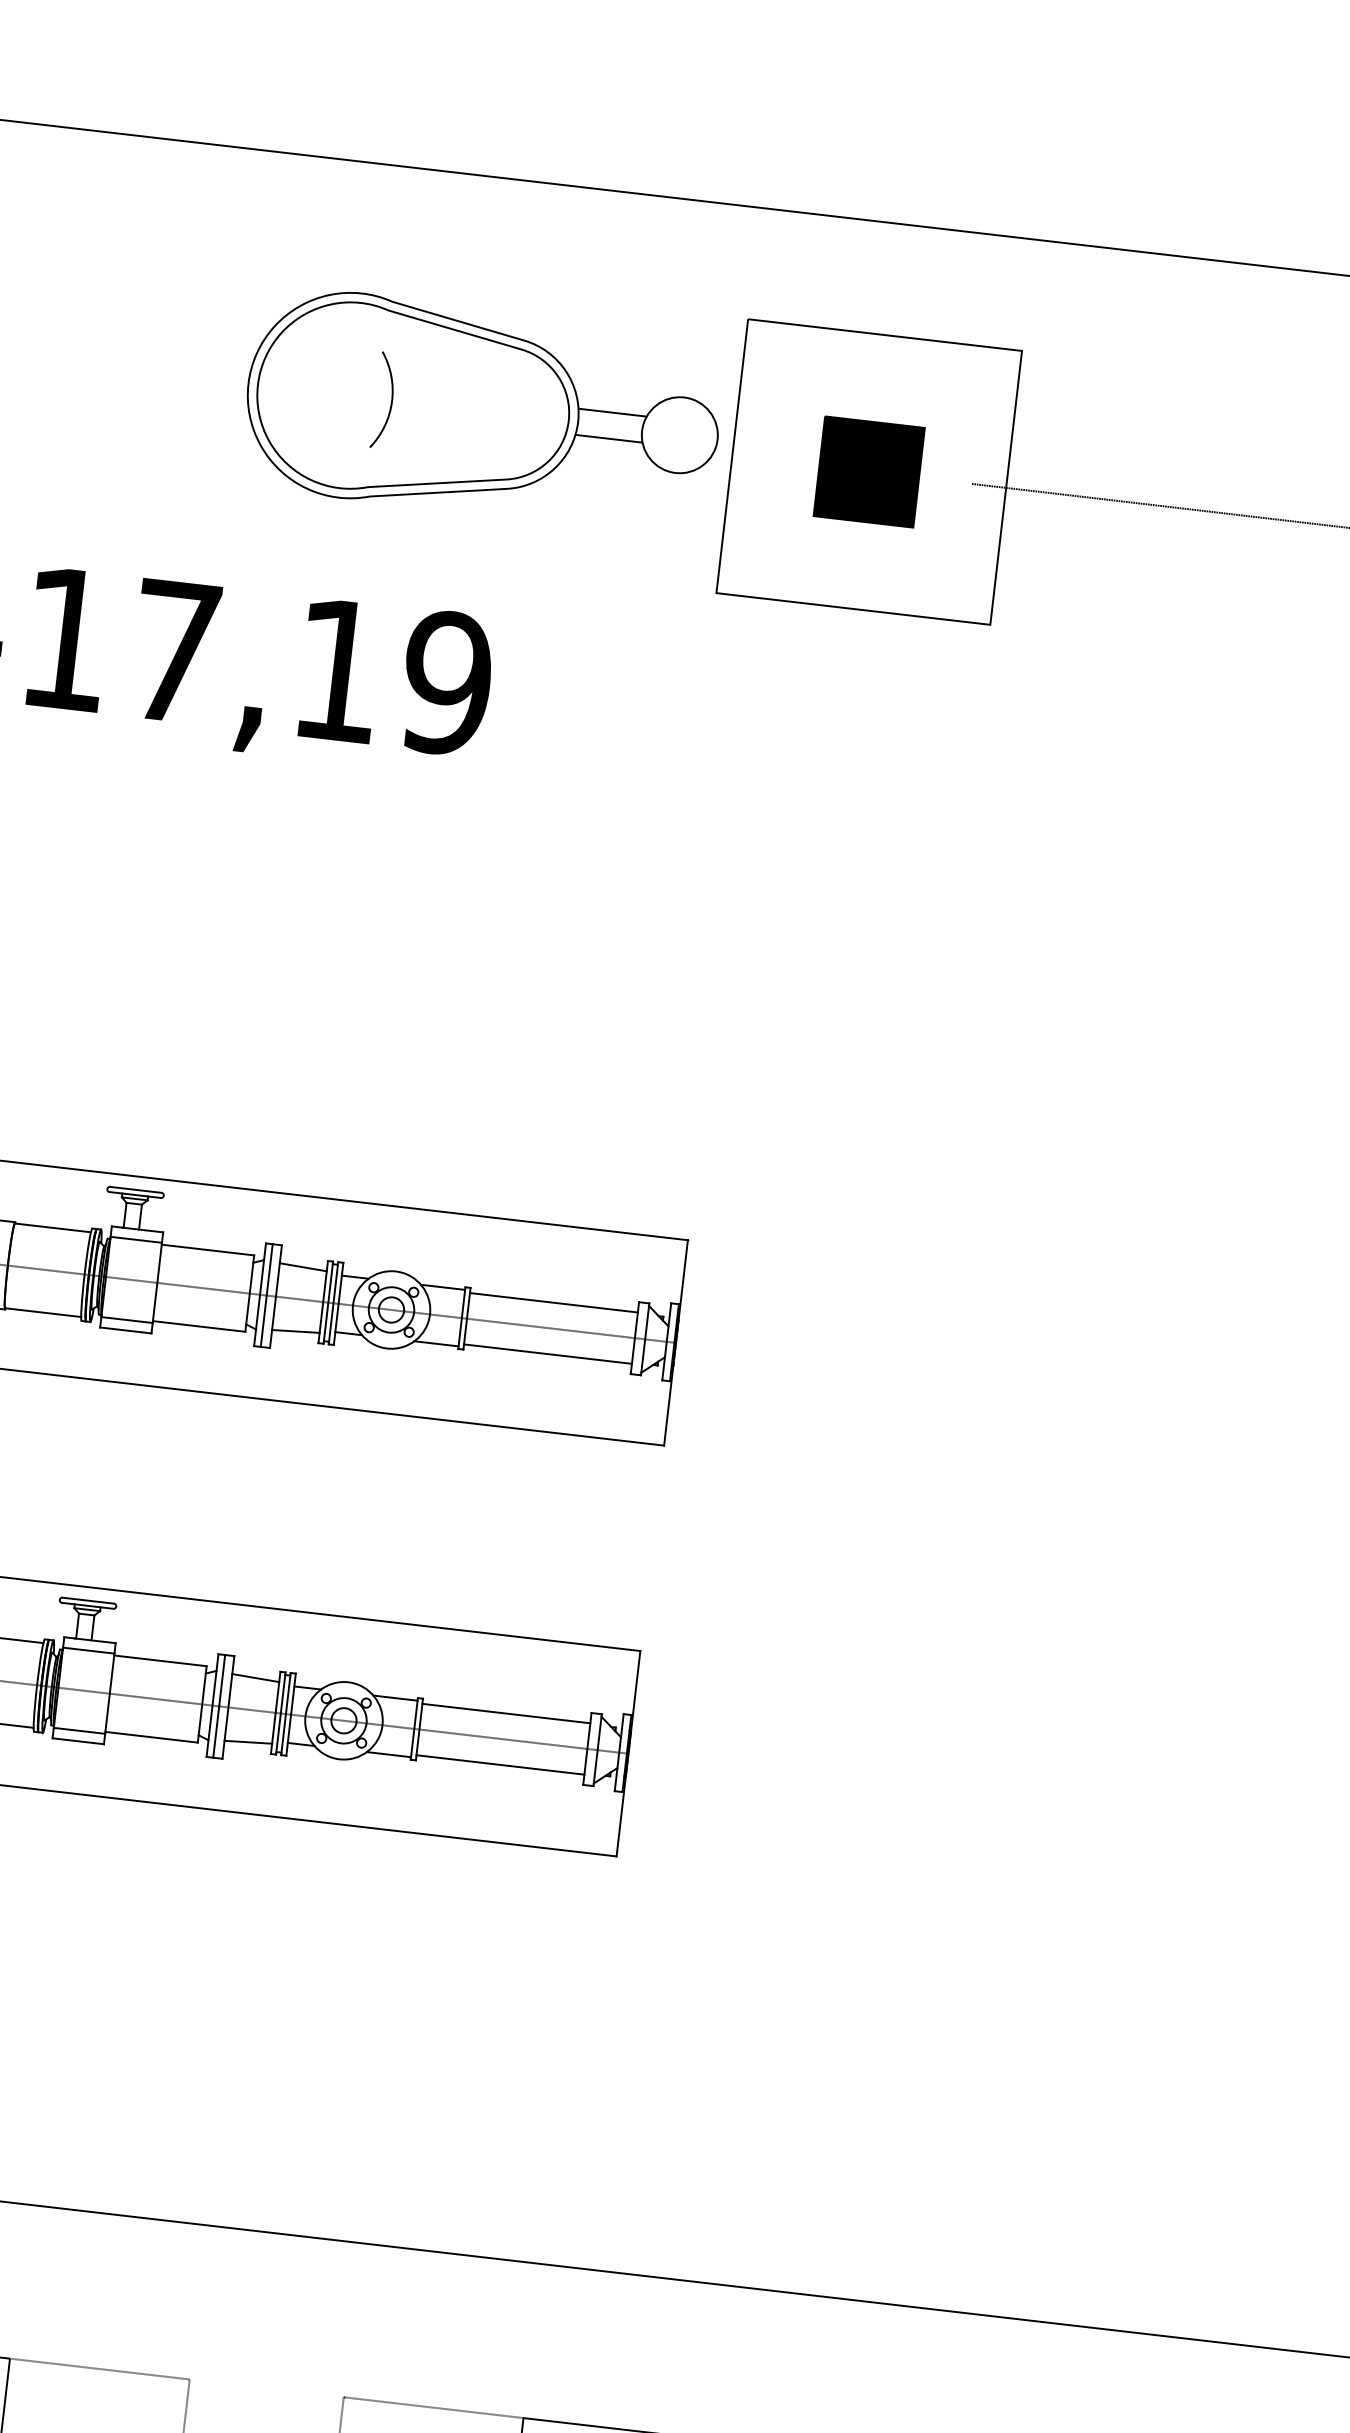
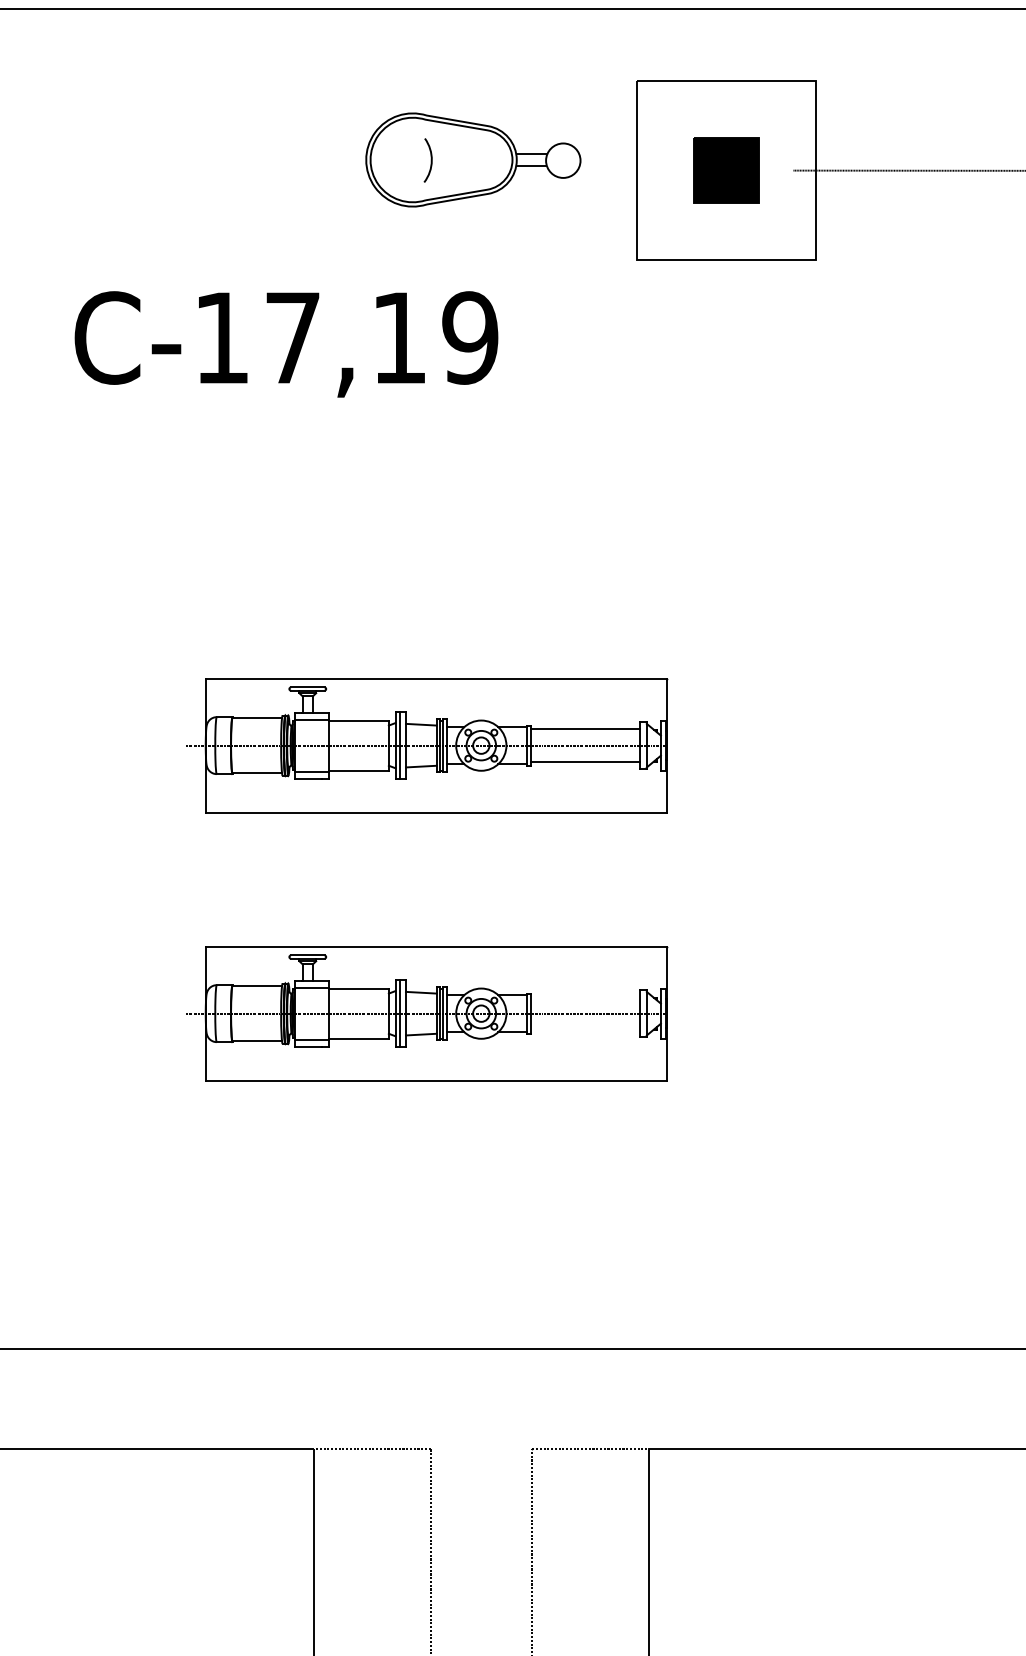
part: (483, 410) -> (473, 159), size x0.7
line: (506, 1712) -> (585, 996), removed
line: (500, 1765) -> (585, 1030), removed

